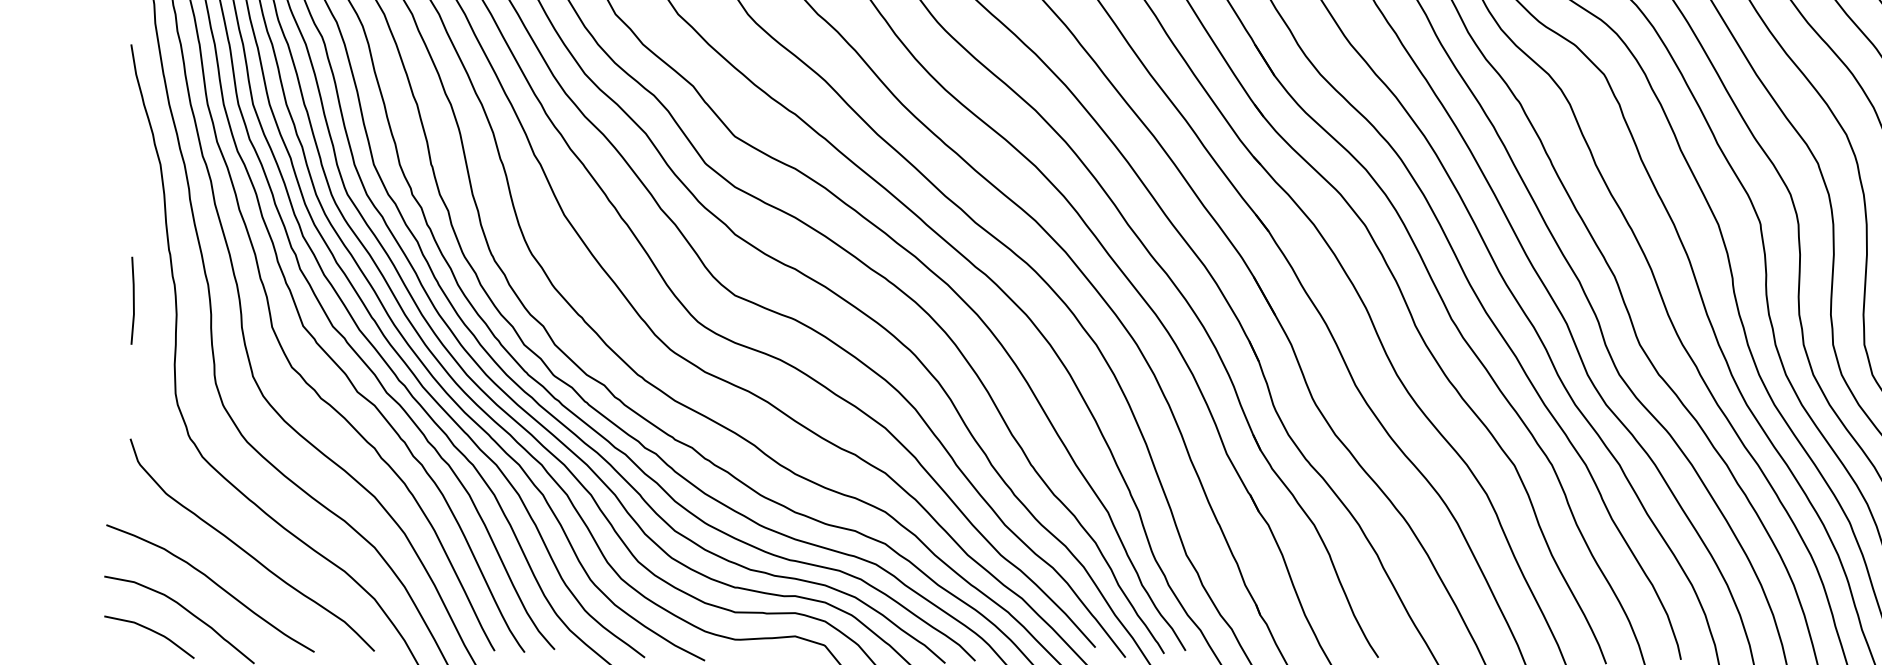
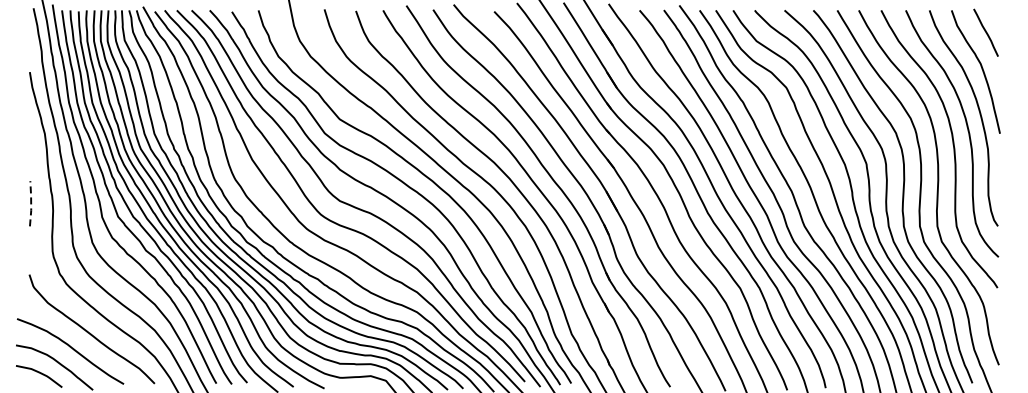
line: (134, 300) -> (31, 203), solid -> dashed

